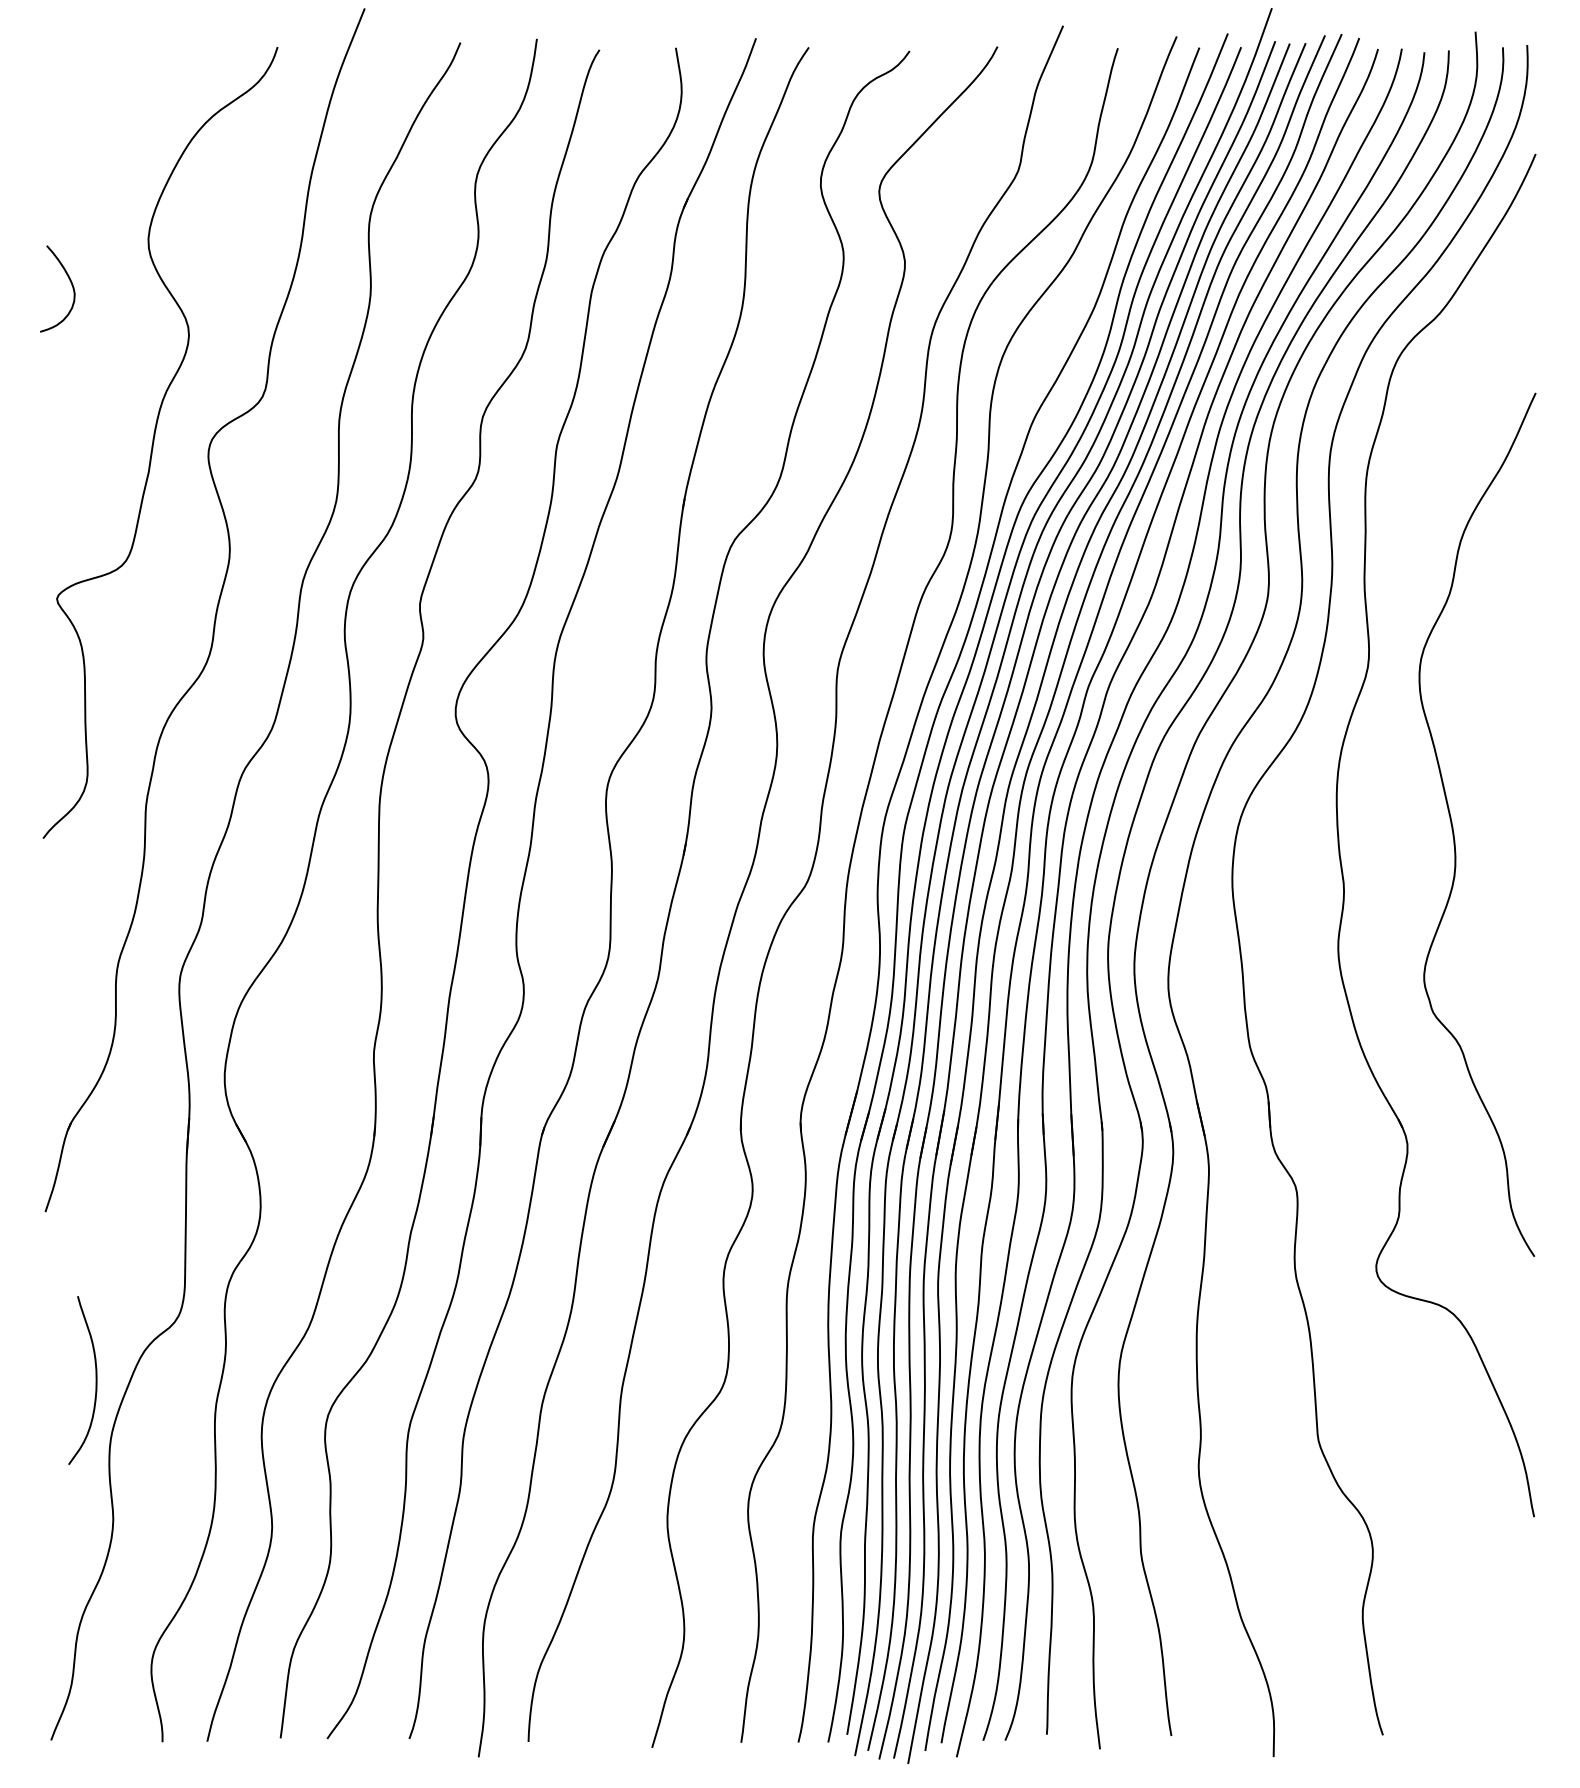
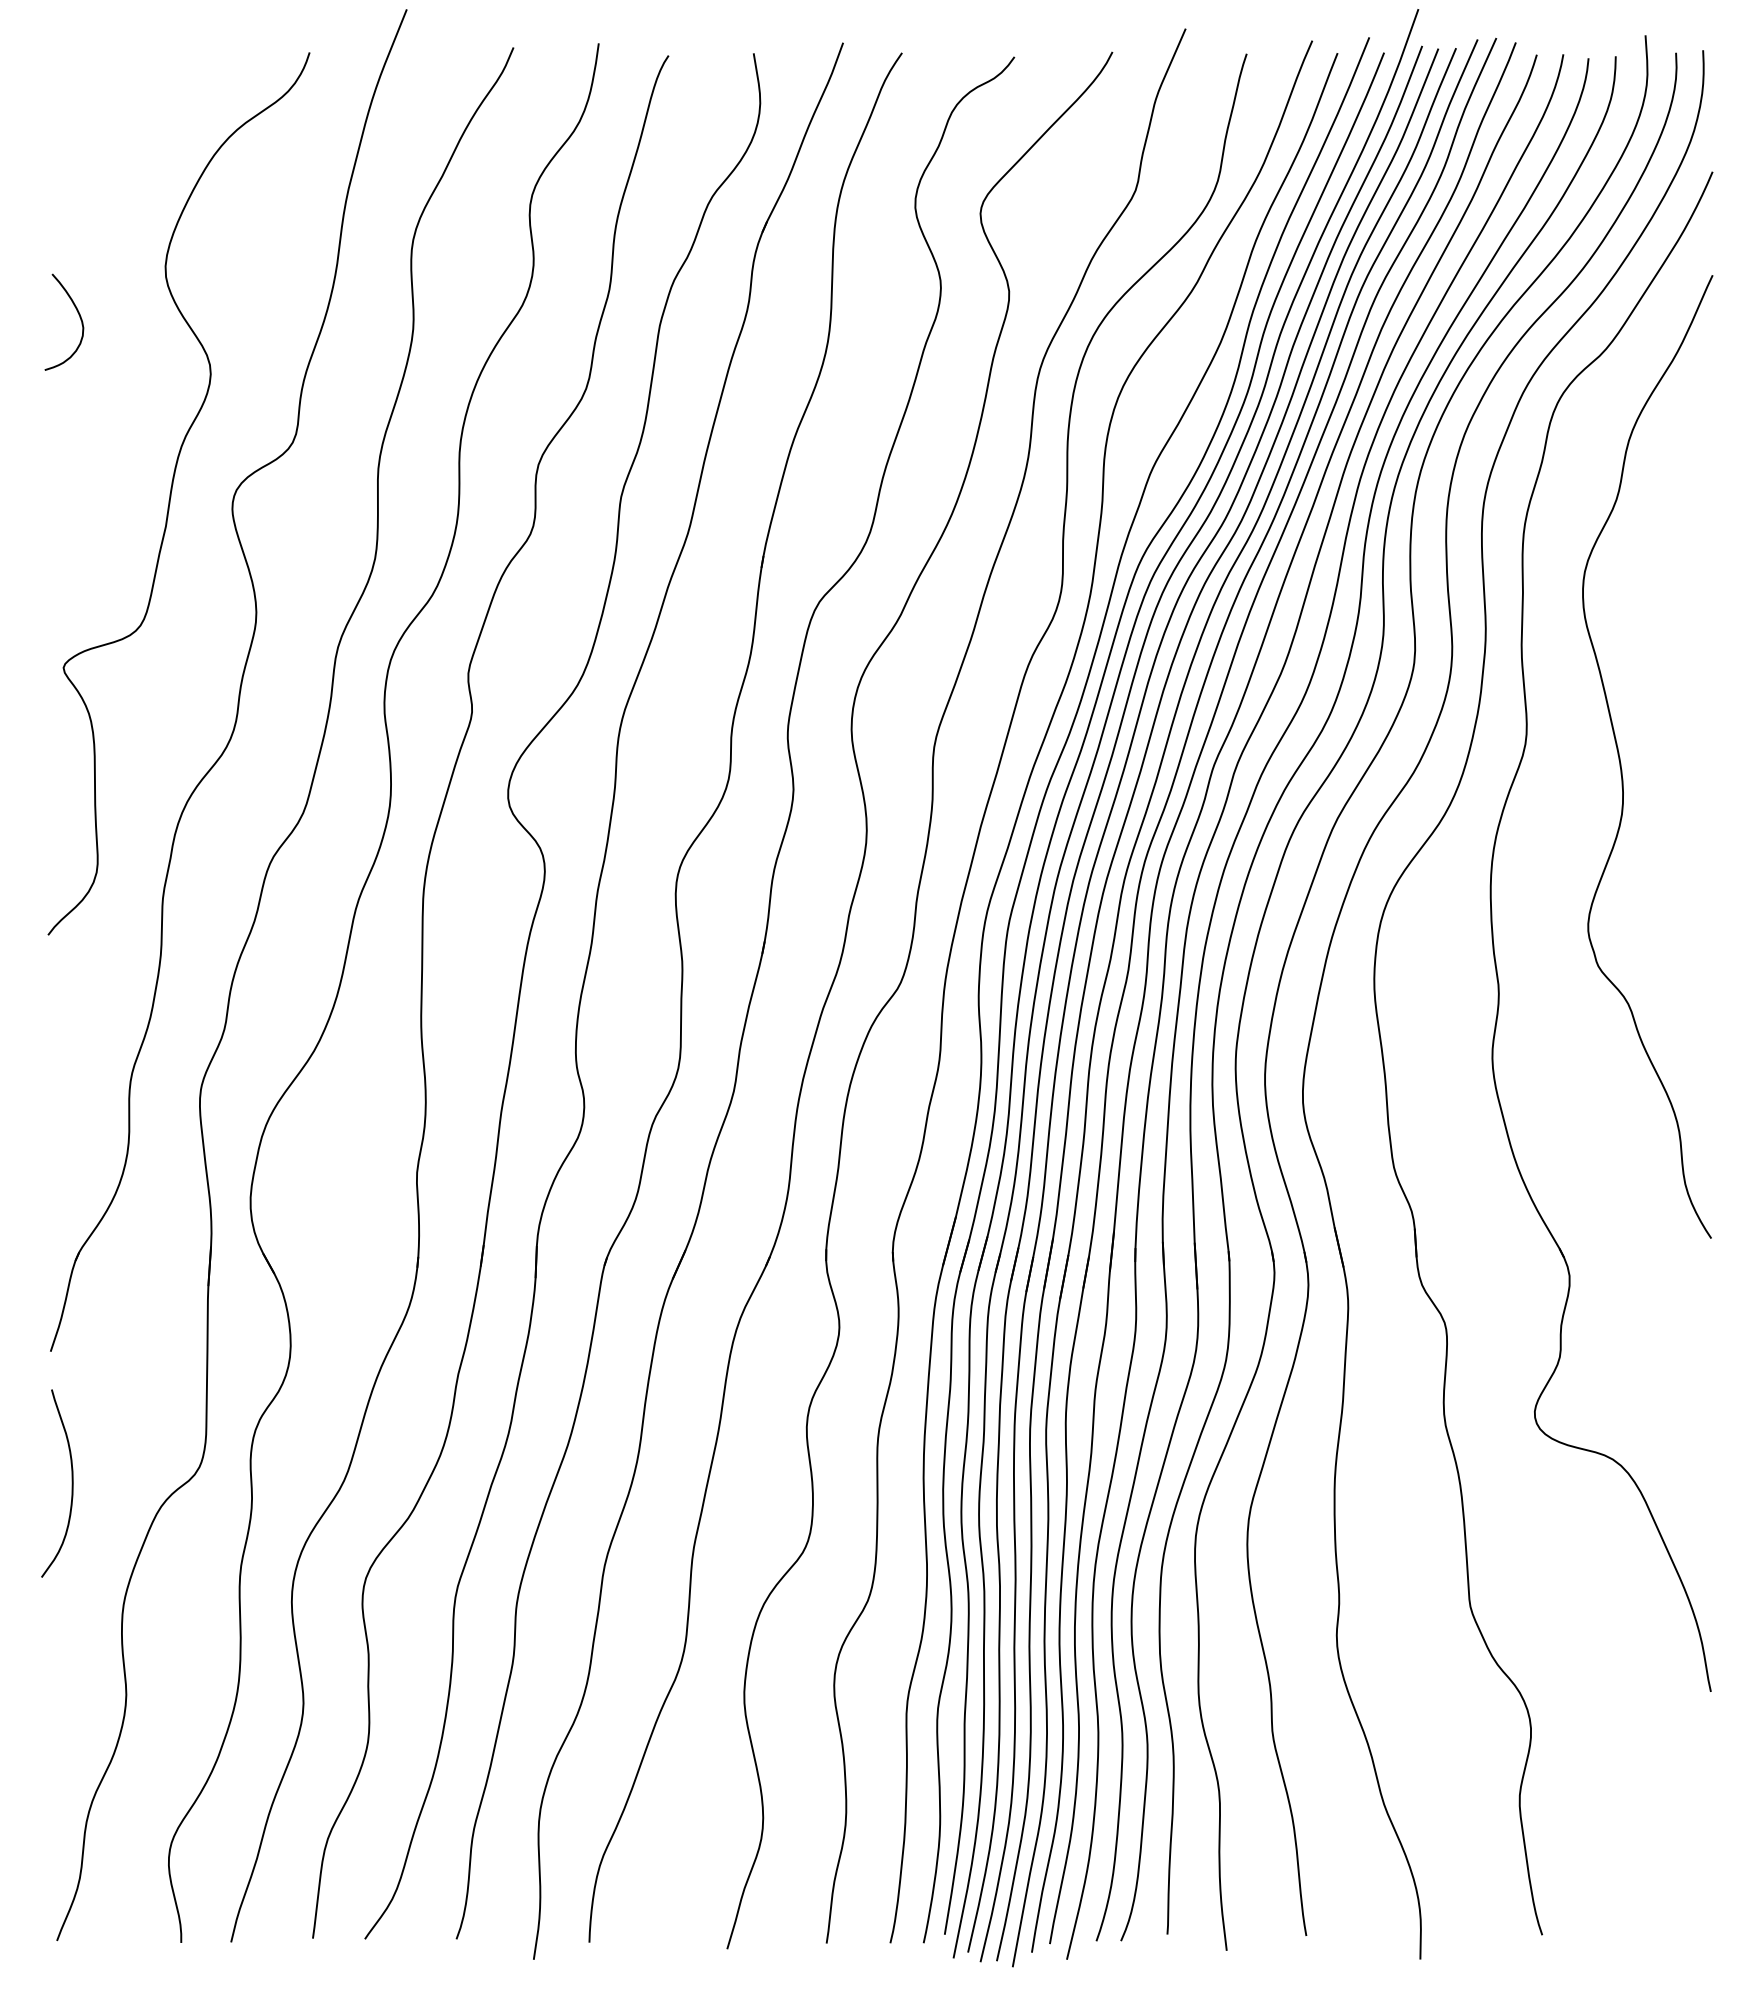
curve: (1454, 830) -> (1621, 763), moved
curve: (95, 1380) -> (71, 1483), moved

